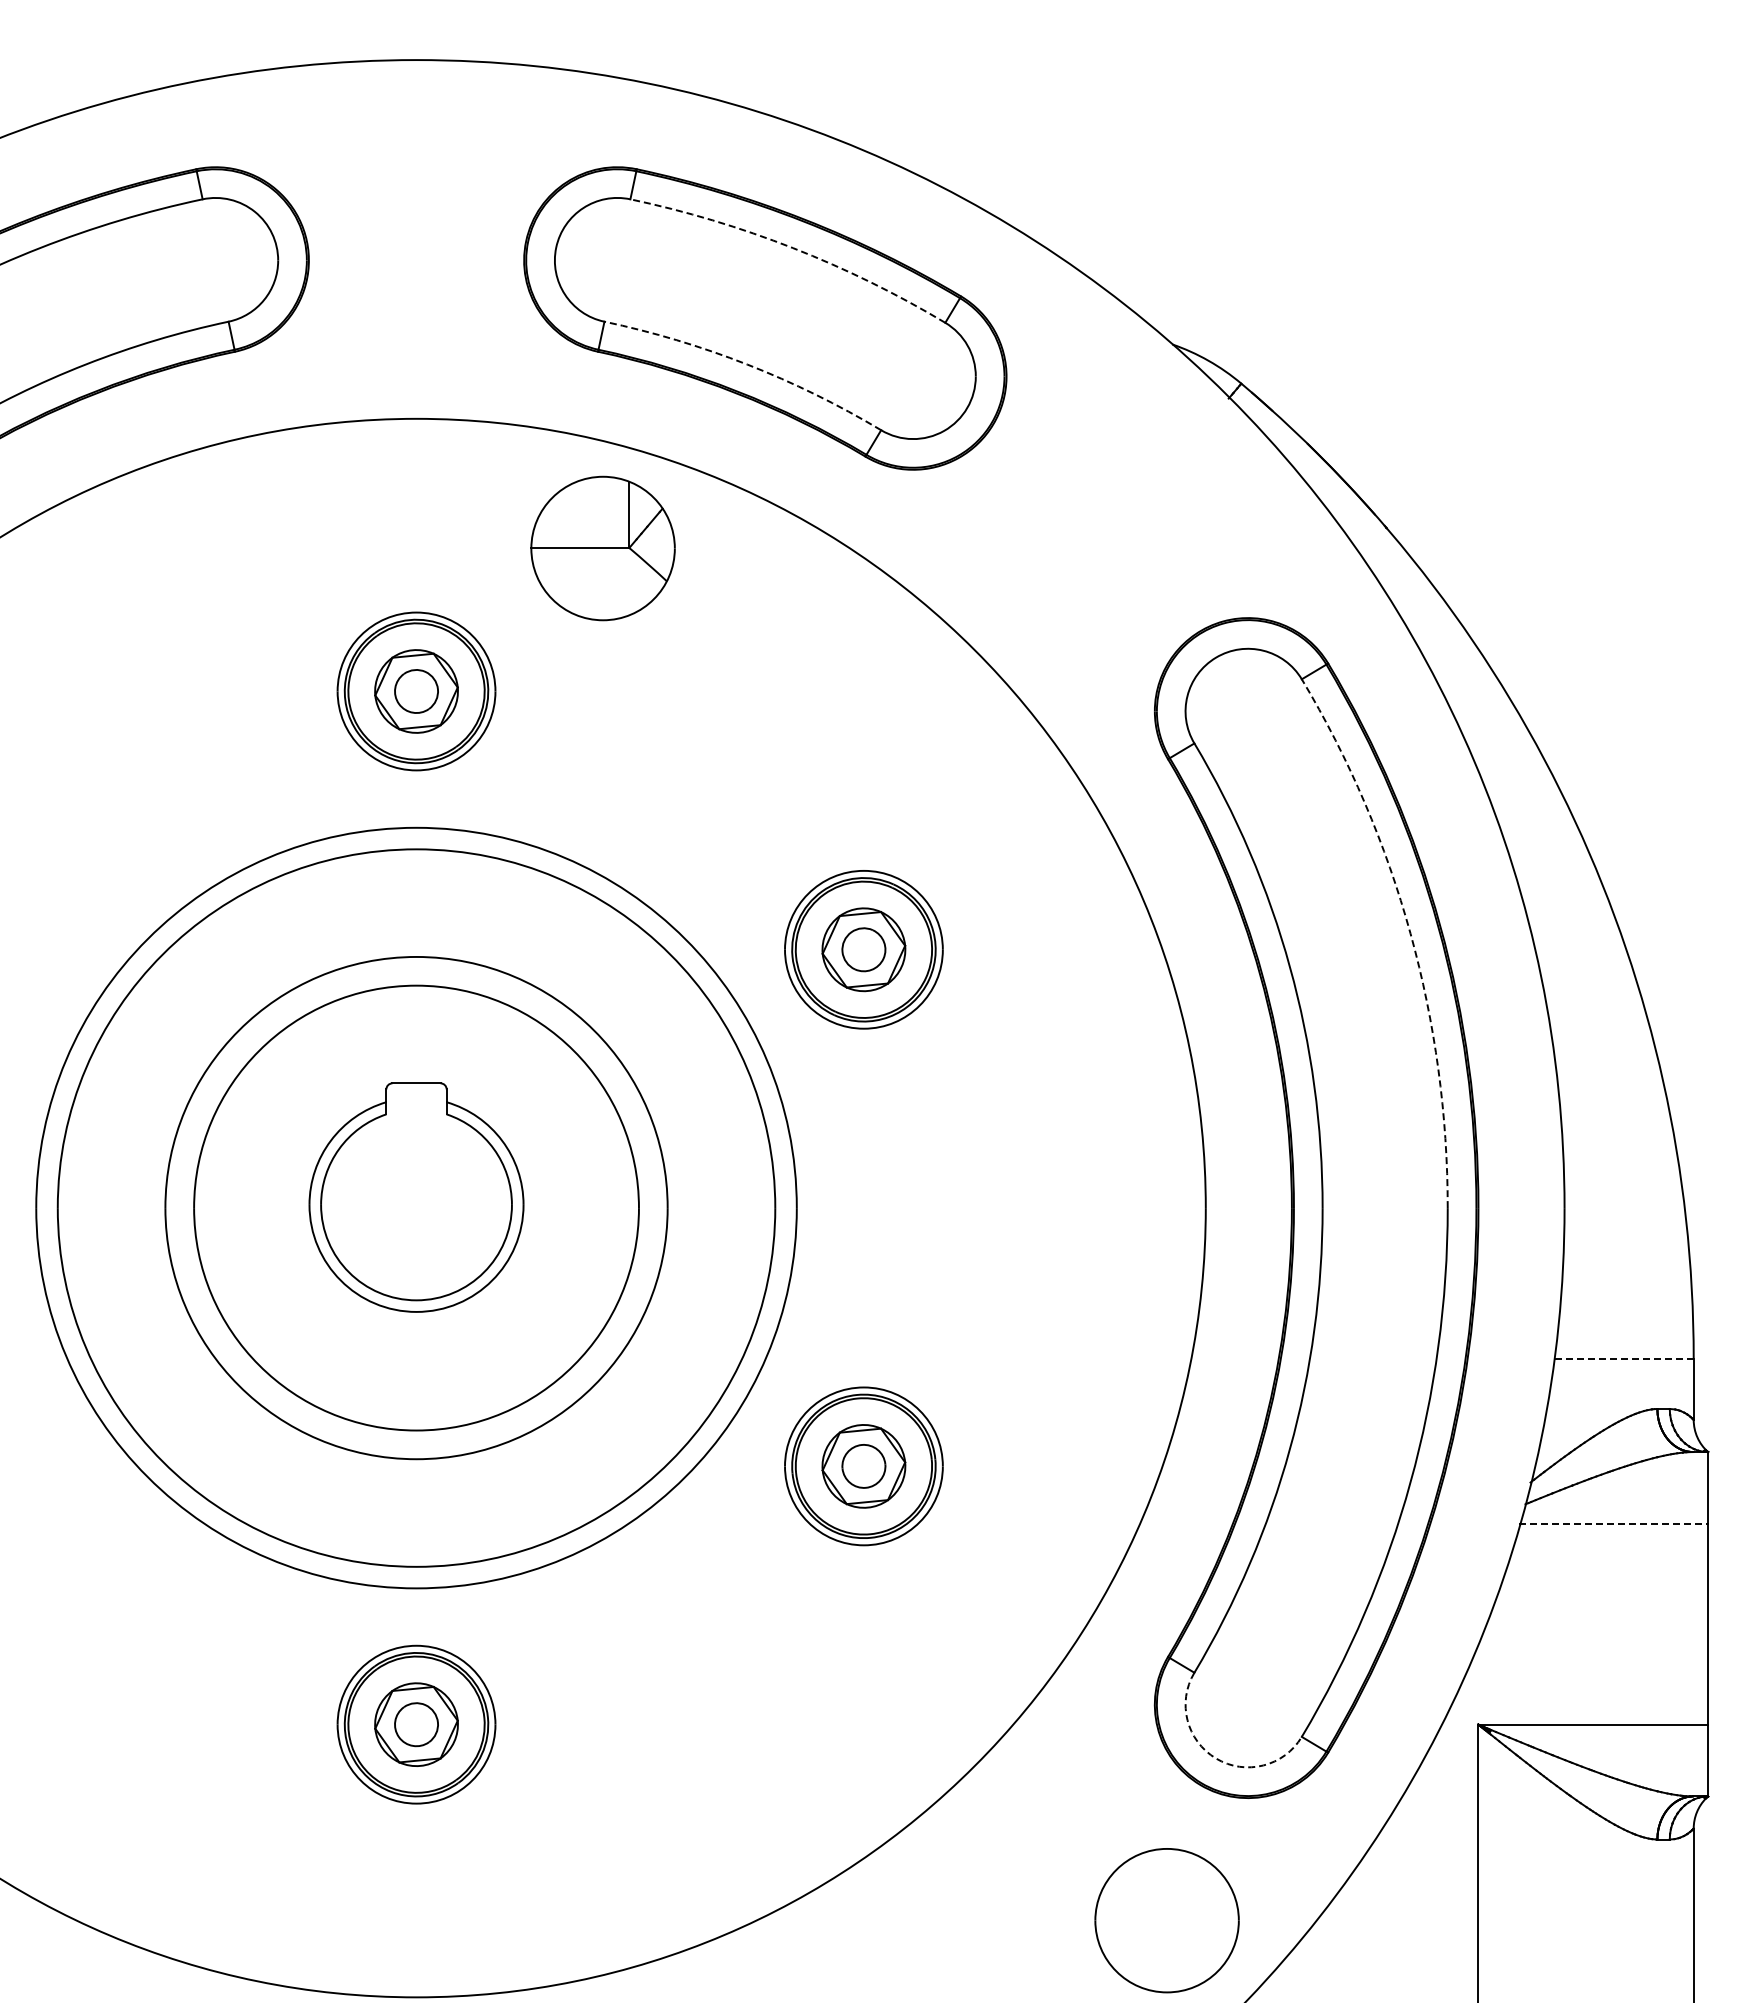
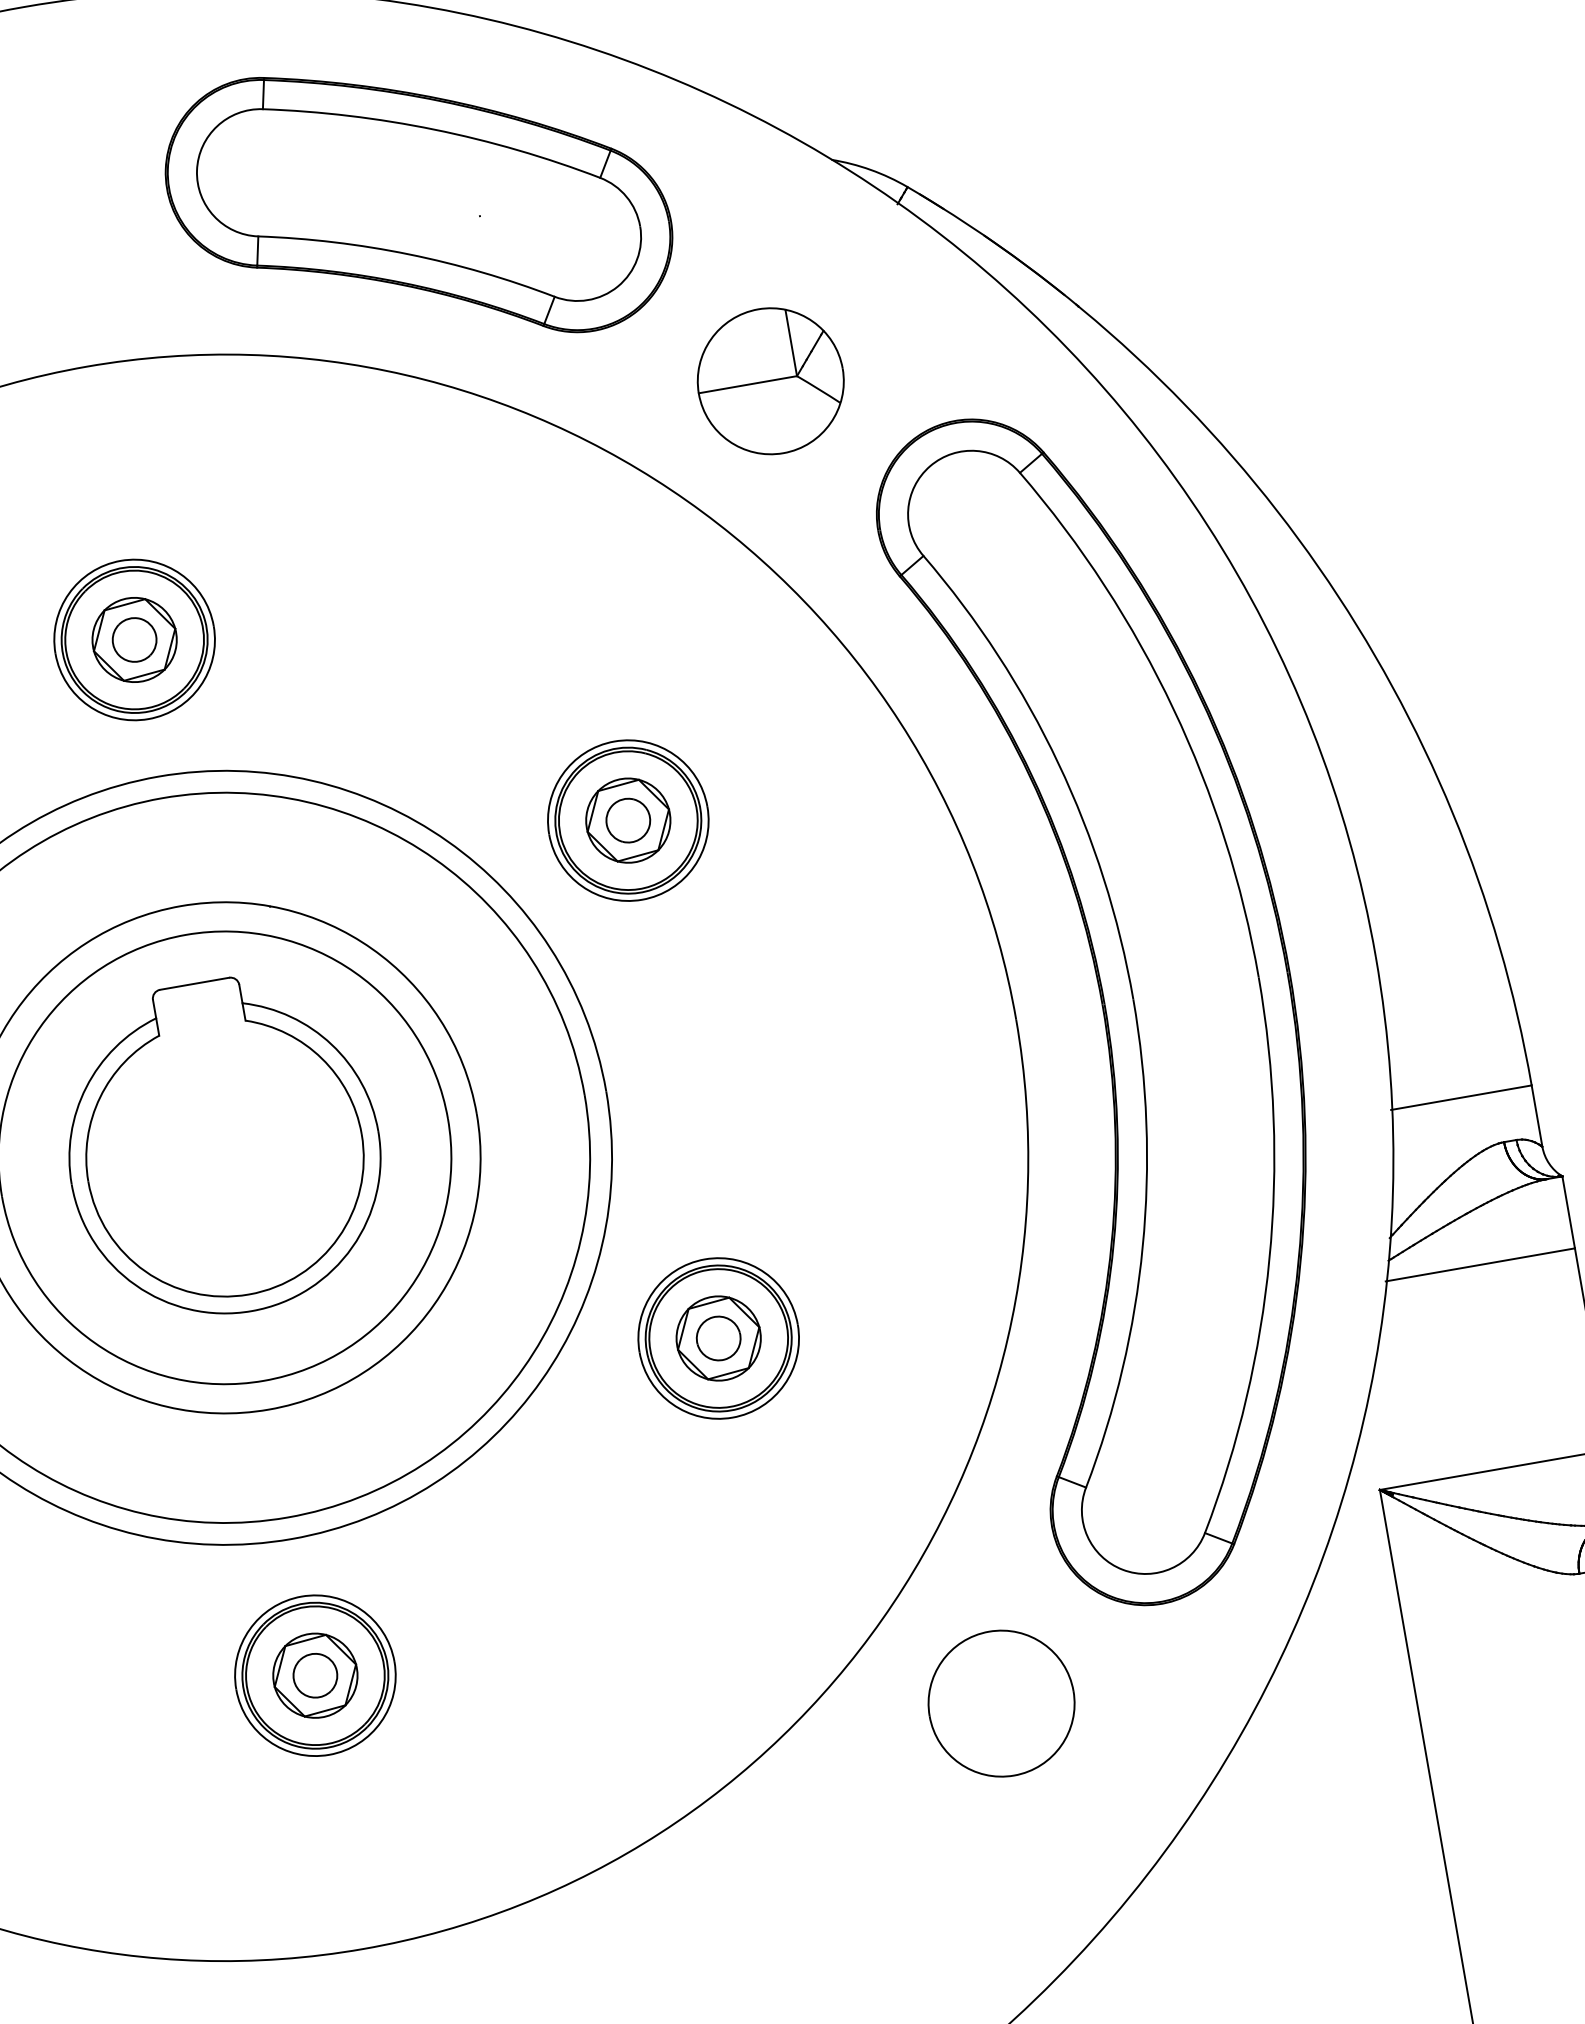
arc: (792, 248) -> (434, 130), dashed -> solid
arc: (747, 364) -> (409, 254), dashed -> solid
part: (602, 548) -> (770, 381), moved
arc: (1410, 933) -> (1173, 708), dashed -> solid
part: (416, 1197) -> (223, 1147), size x1.43
line: (1623, 1358) -> (1461, 1097), dashed -> solid
line: (1614, 1523) -> (1481, 1264), dashed -> solid
arc: (1216, 1758) -> (1123, 1569), dashed -> solid
part: (1166, 1920) -> (1000, 1703), moved

